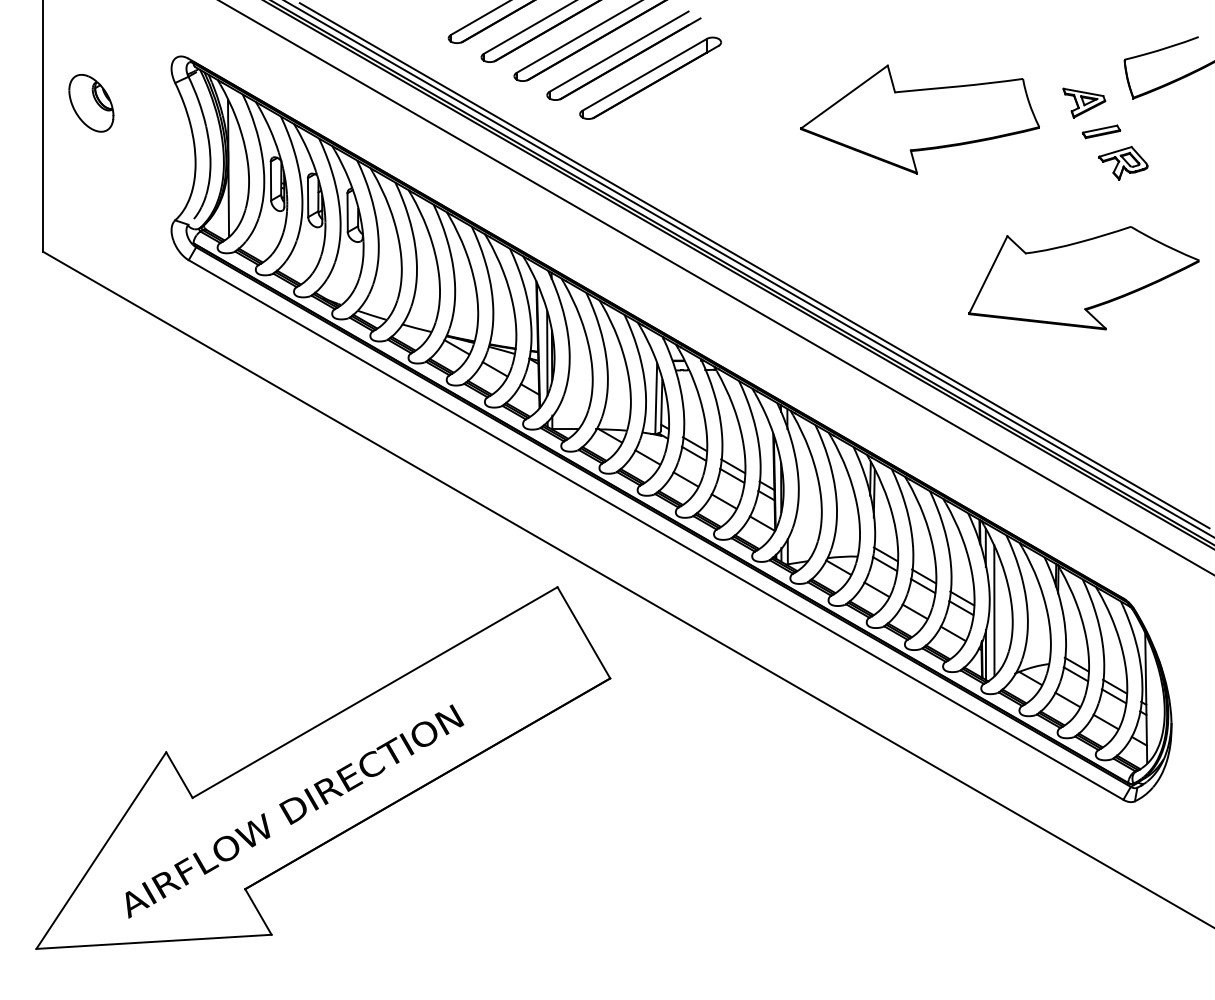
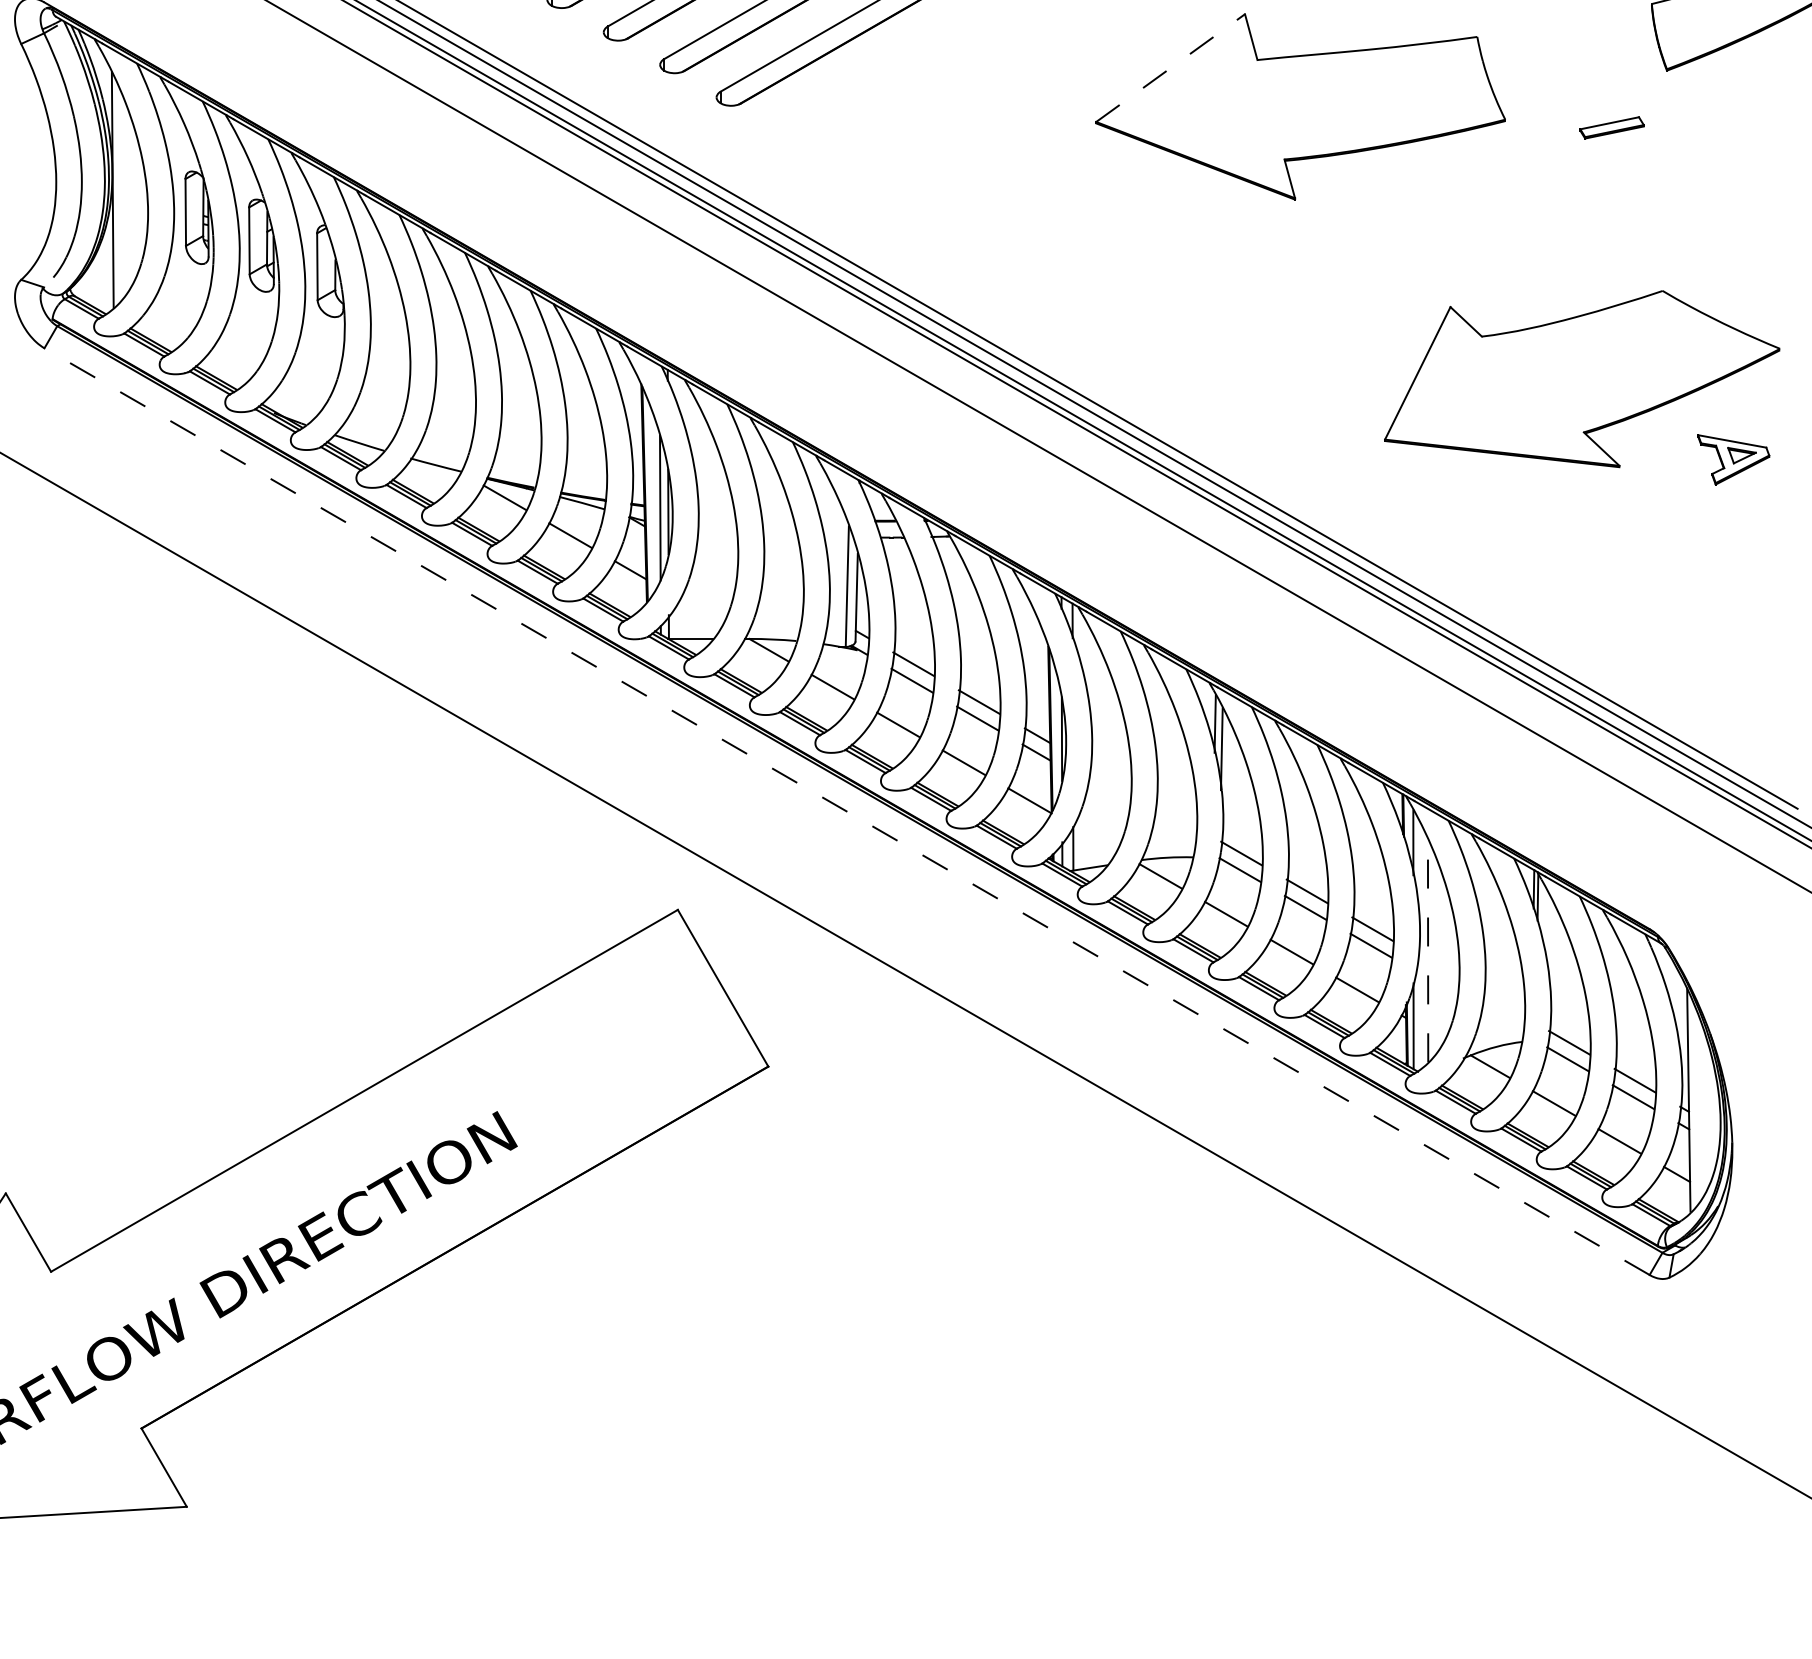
line: (844, 96) -> (1170, 67), solid -> dashed
part: (1084, 102) -> (1733, 458), moved
part: (1123, 163) -> (1649, 182), removed
line: (656, 530) -> (847, 812), solid -> dashed
line: (994, 610) -> (1428, 949), solid -> dashed

